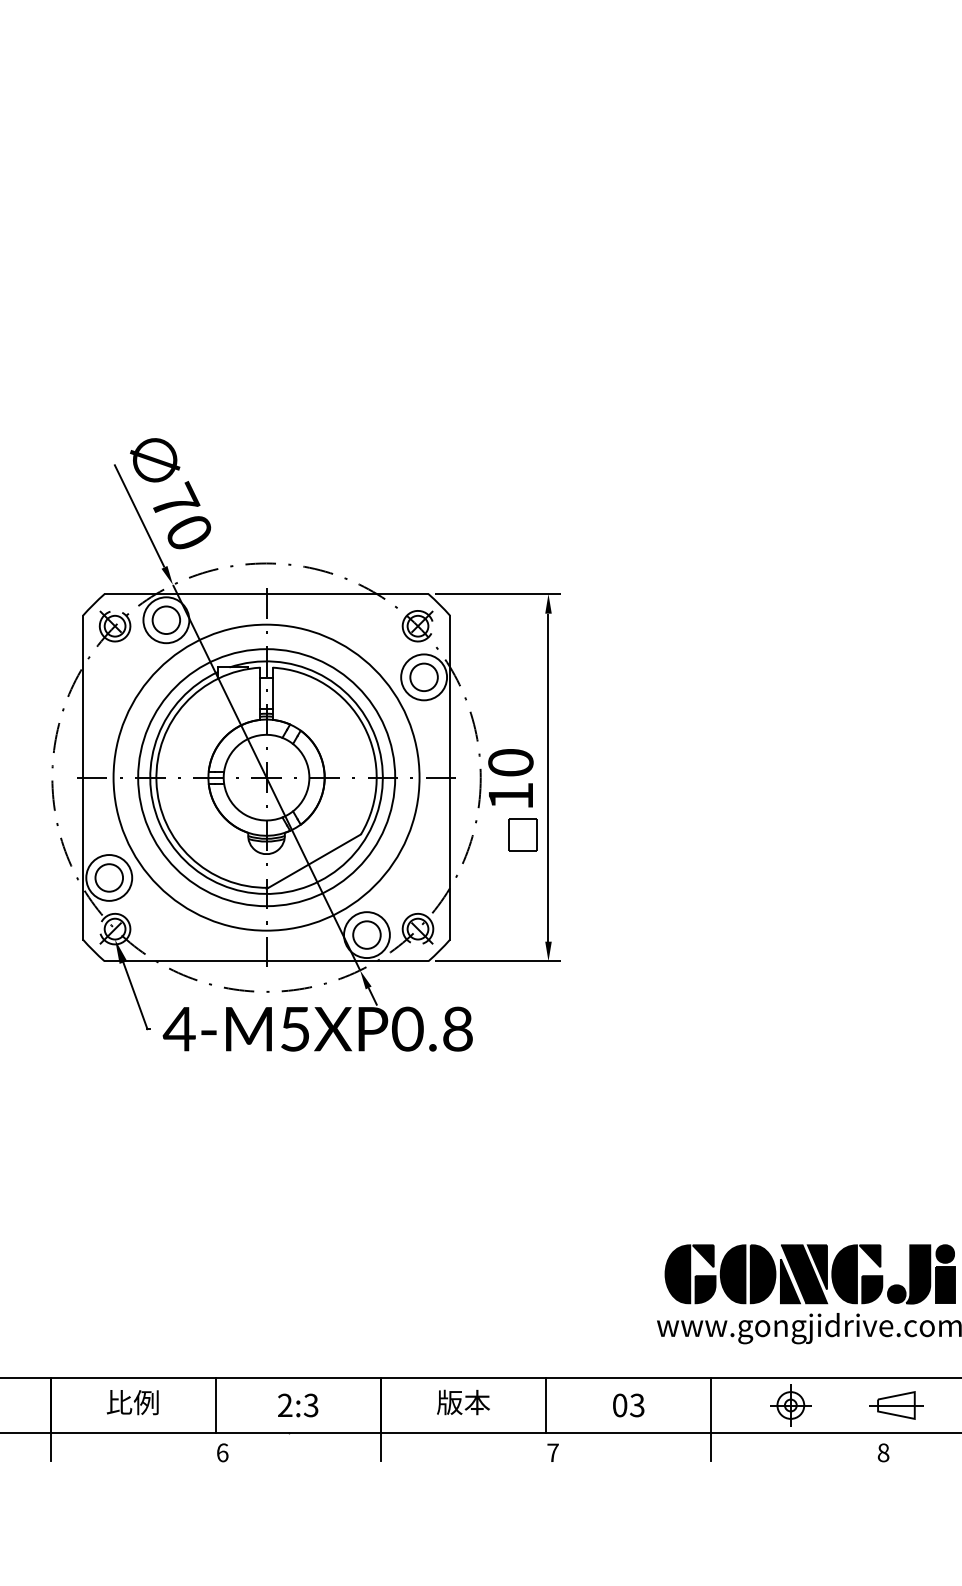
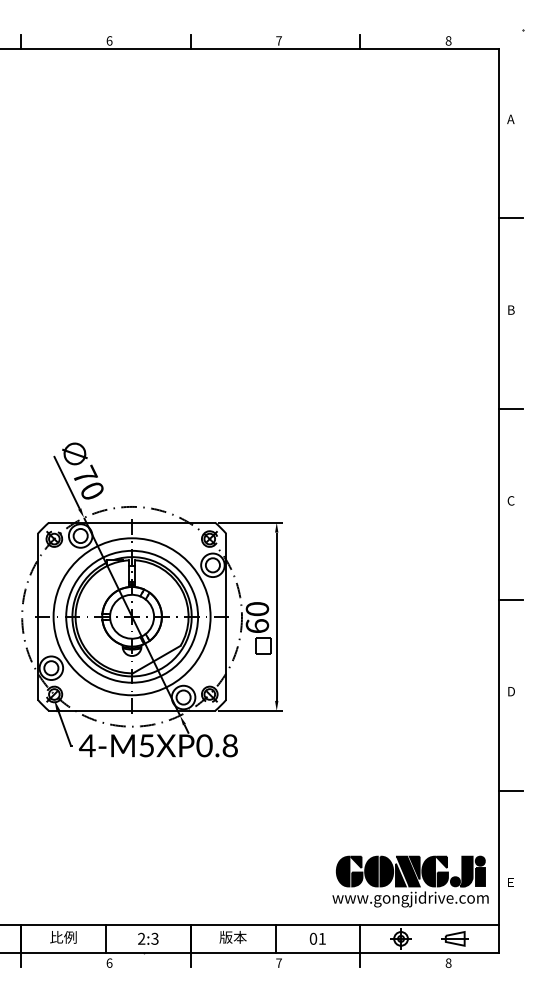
text: (510, 794) -> (257, 625), 10 -> 60
text: (635, 1404) -> (321, 938), 03 -> 01

